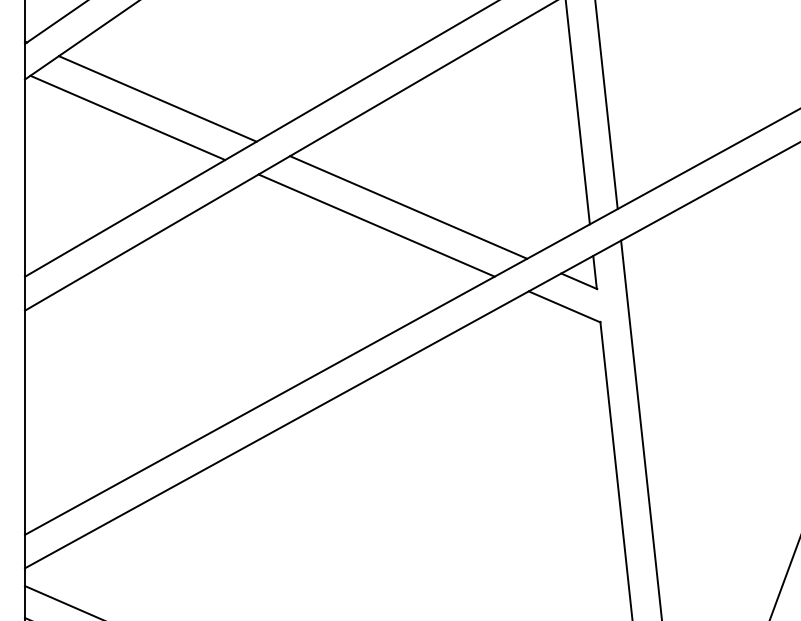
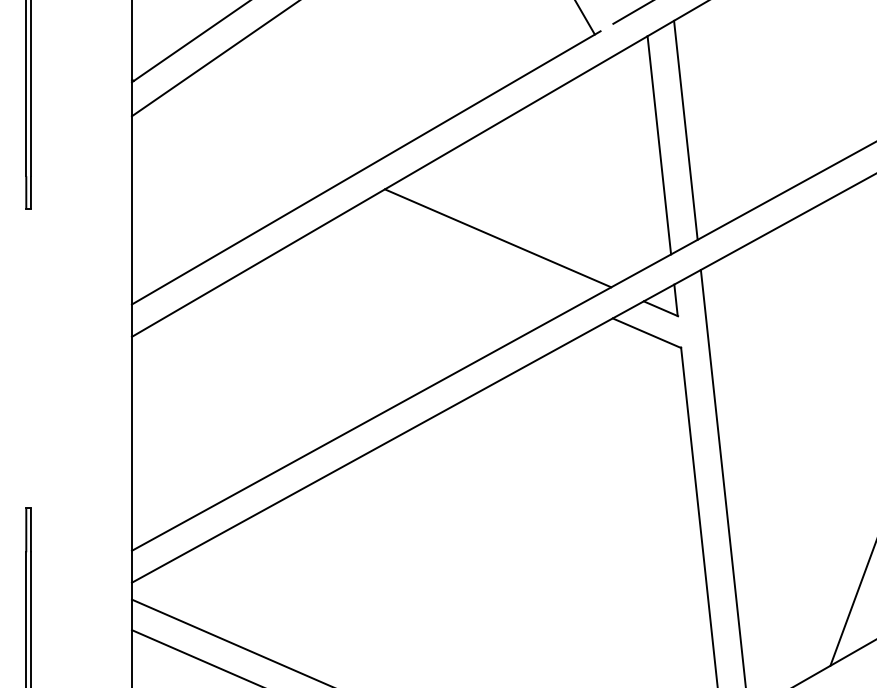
line: (157, 98) -> (258, 134), removed
line: (128, 117) -> (230, 152), removed
line: (376, 225) -> (467, 255), removed

